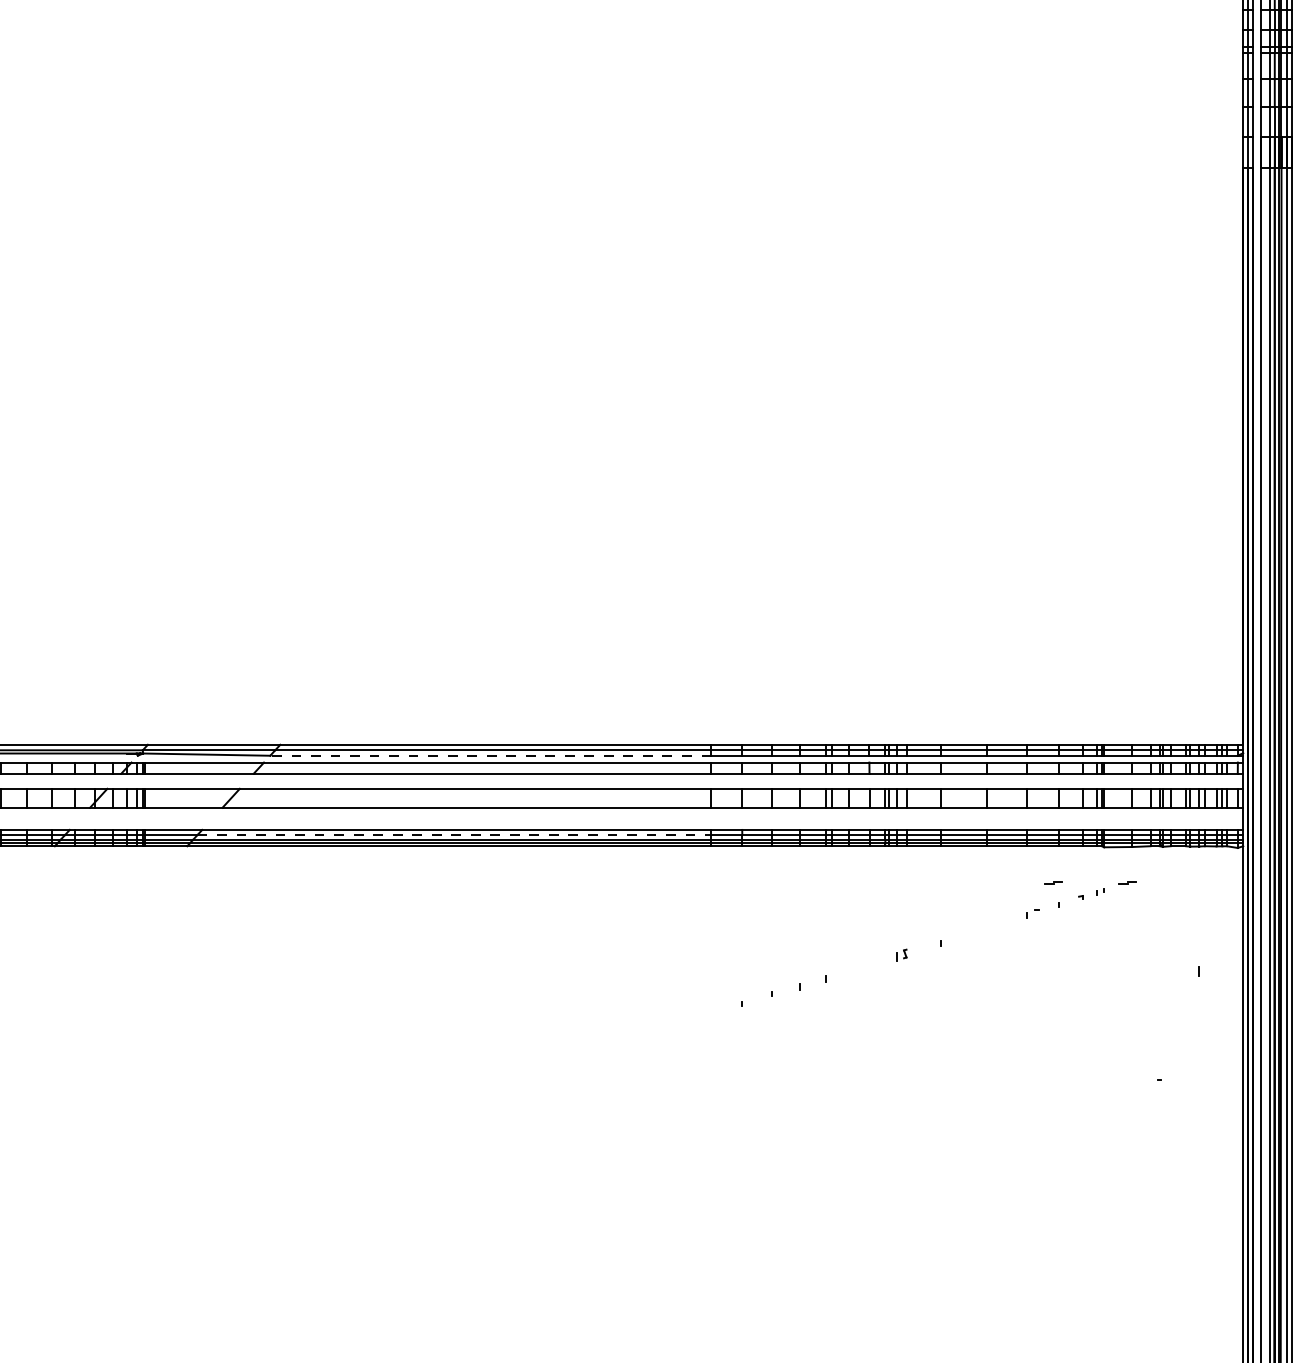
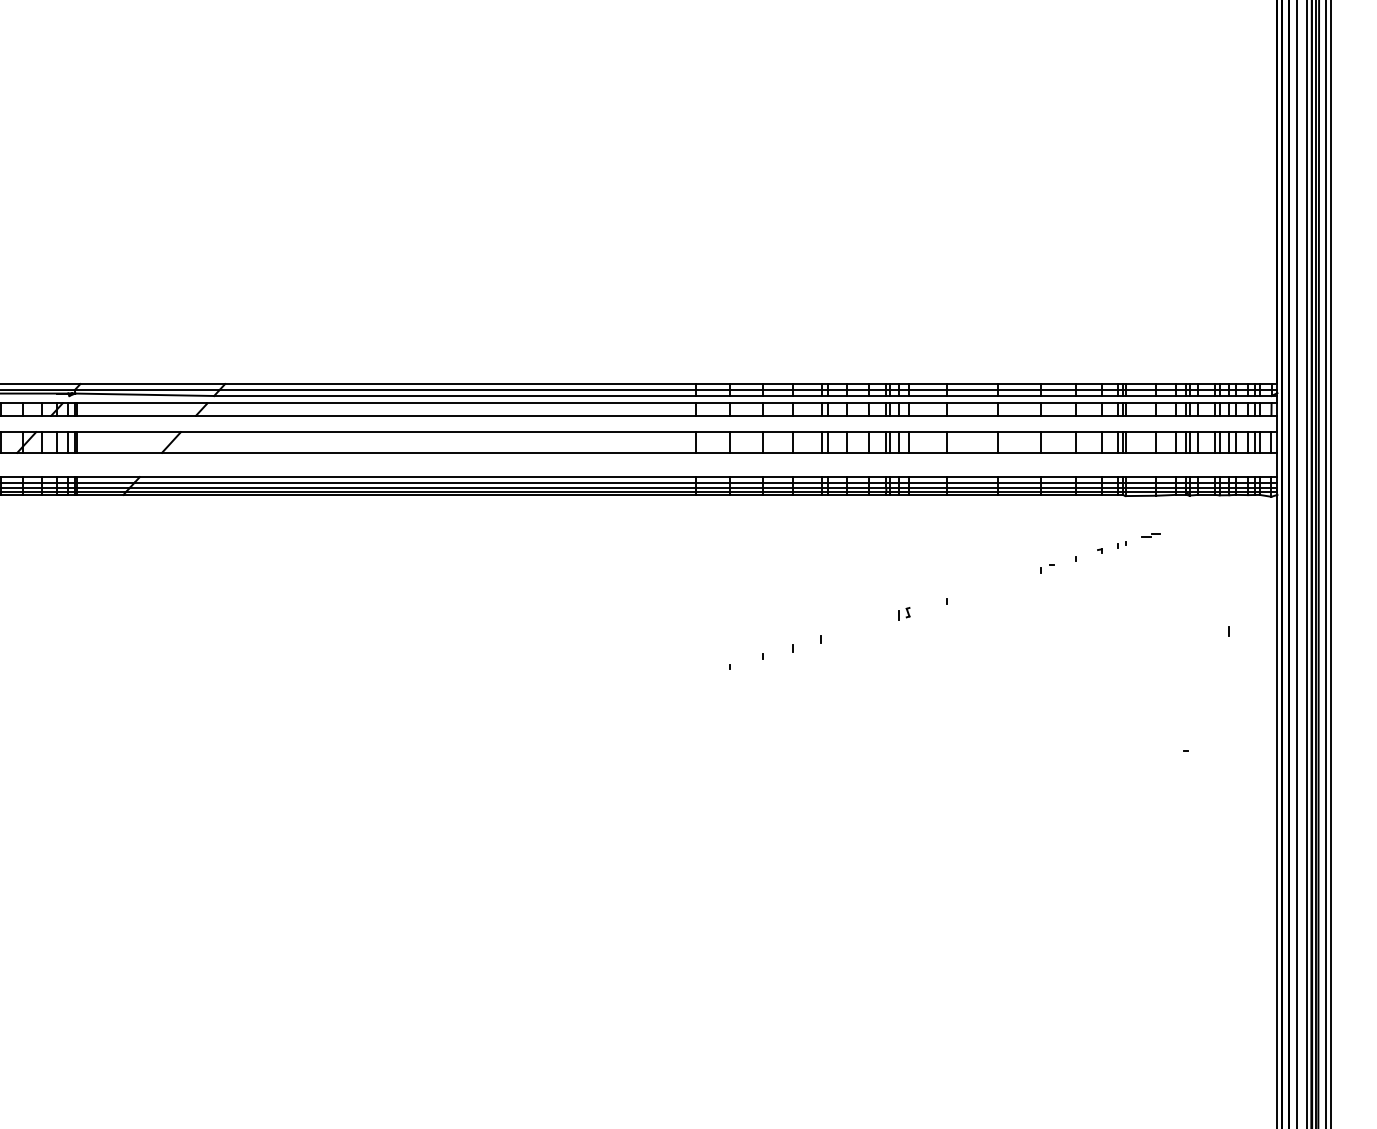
line: (490, 755) -> (454, 395), dashed -> solid
line: (454, 835) -> (415, 483), dashed -> solid
part: (1053, 882) -> (1070, 534), removed

